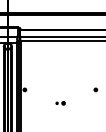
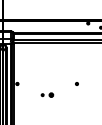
part: (60, 103) -> (47, 95), size x1.6

